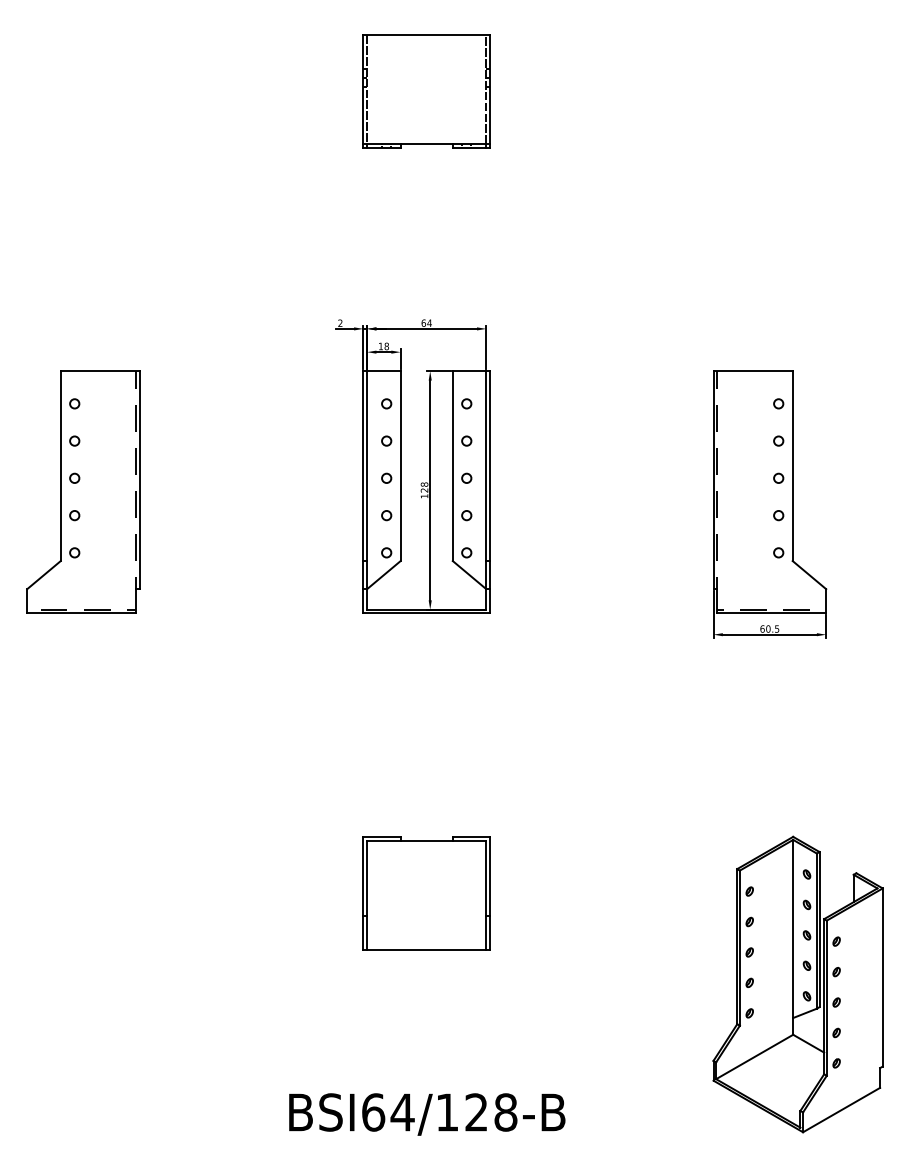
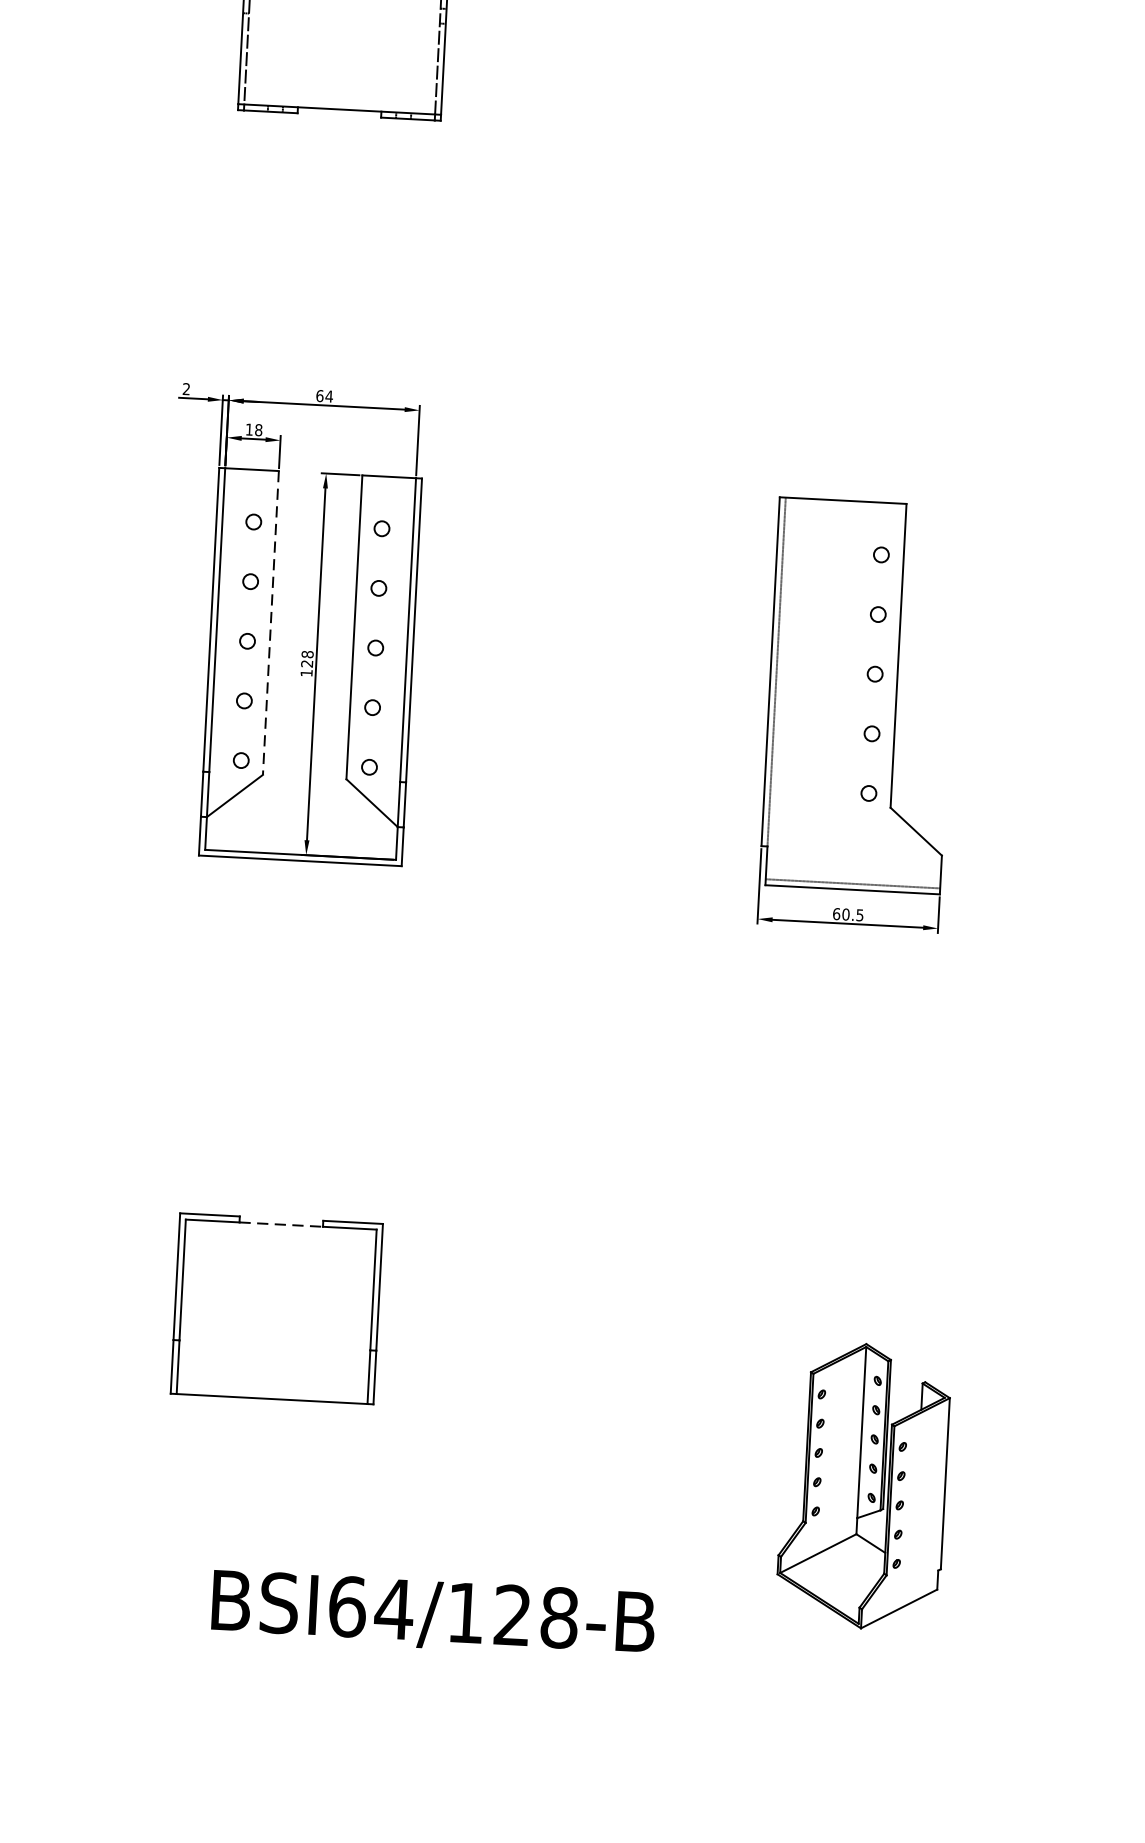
line: (400, 466) -> (270, 623), solid -> dashed
line: (427, 840) -> (282, 1224), solid -> dashed
part: (797, 984) -> (862, 1486), size x0.6
text: (427, 1114) -> (433, 1614), moved

